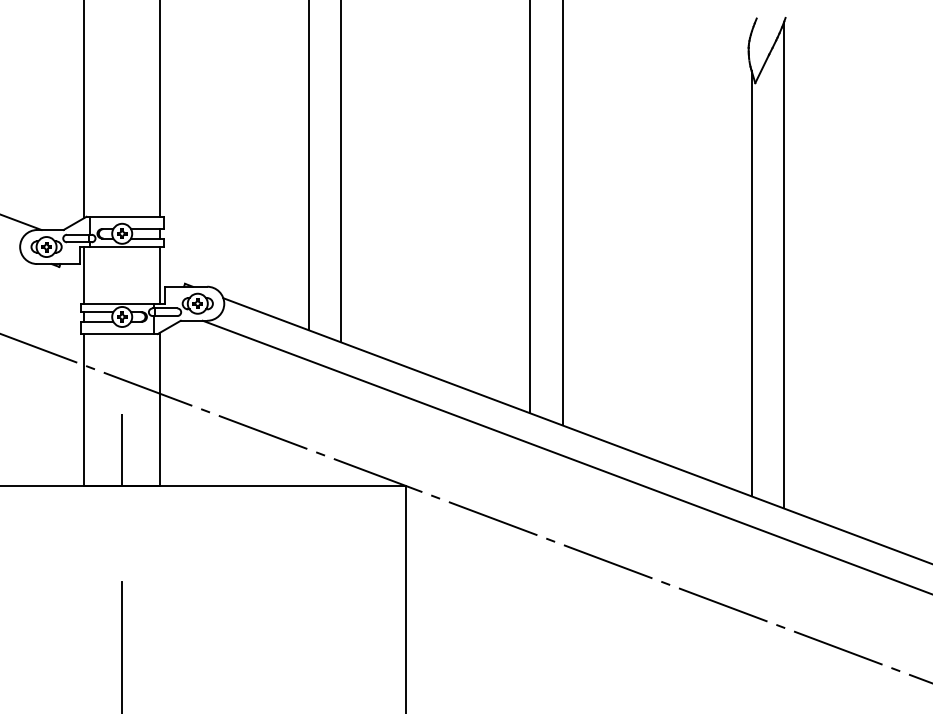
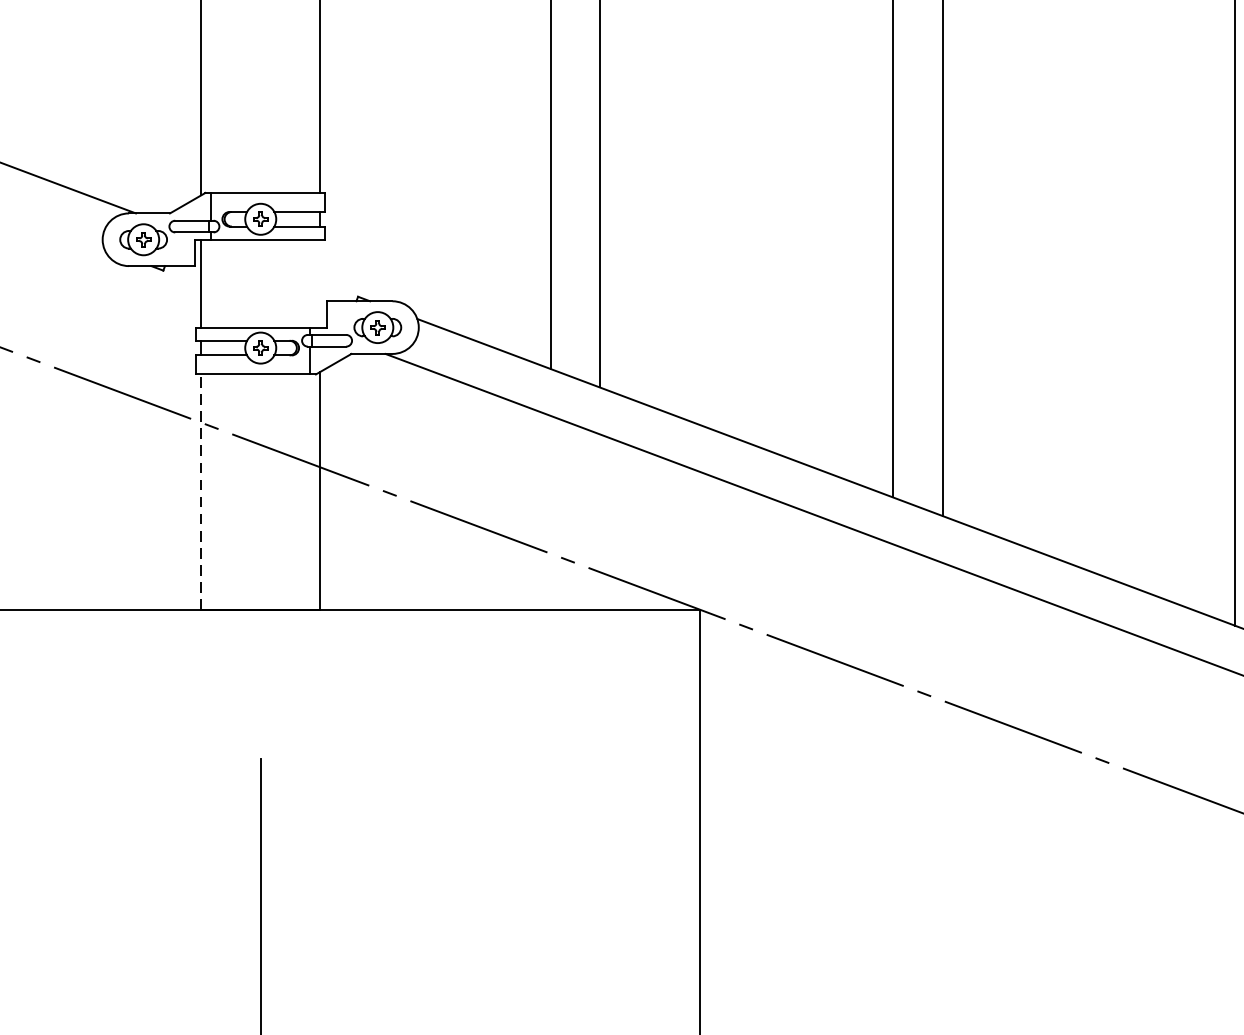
line: (160, 275) -> (320, 283), removed
line: (83, 409) -> (200, 491), solid -> dashed
line: (122, 449) -> (261, 553), removed

